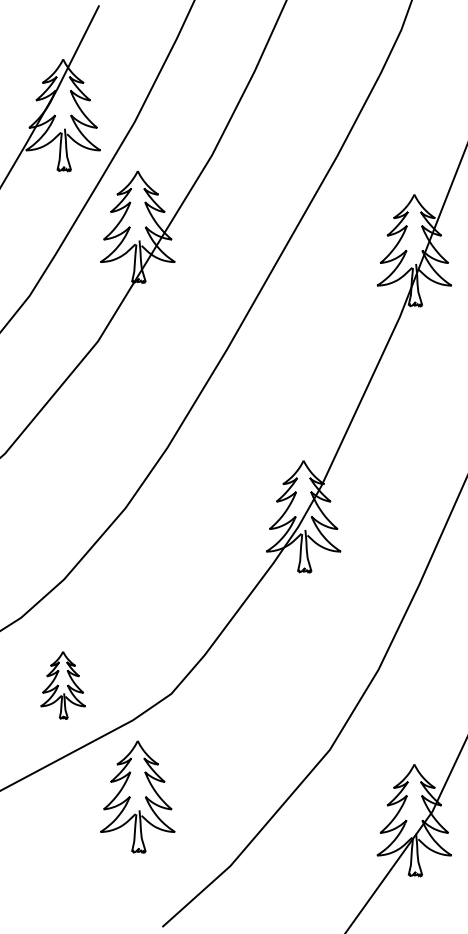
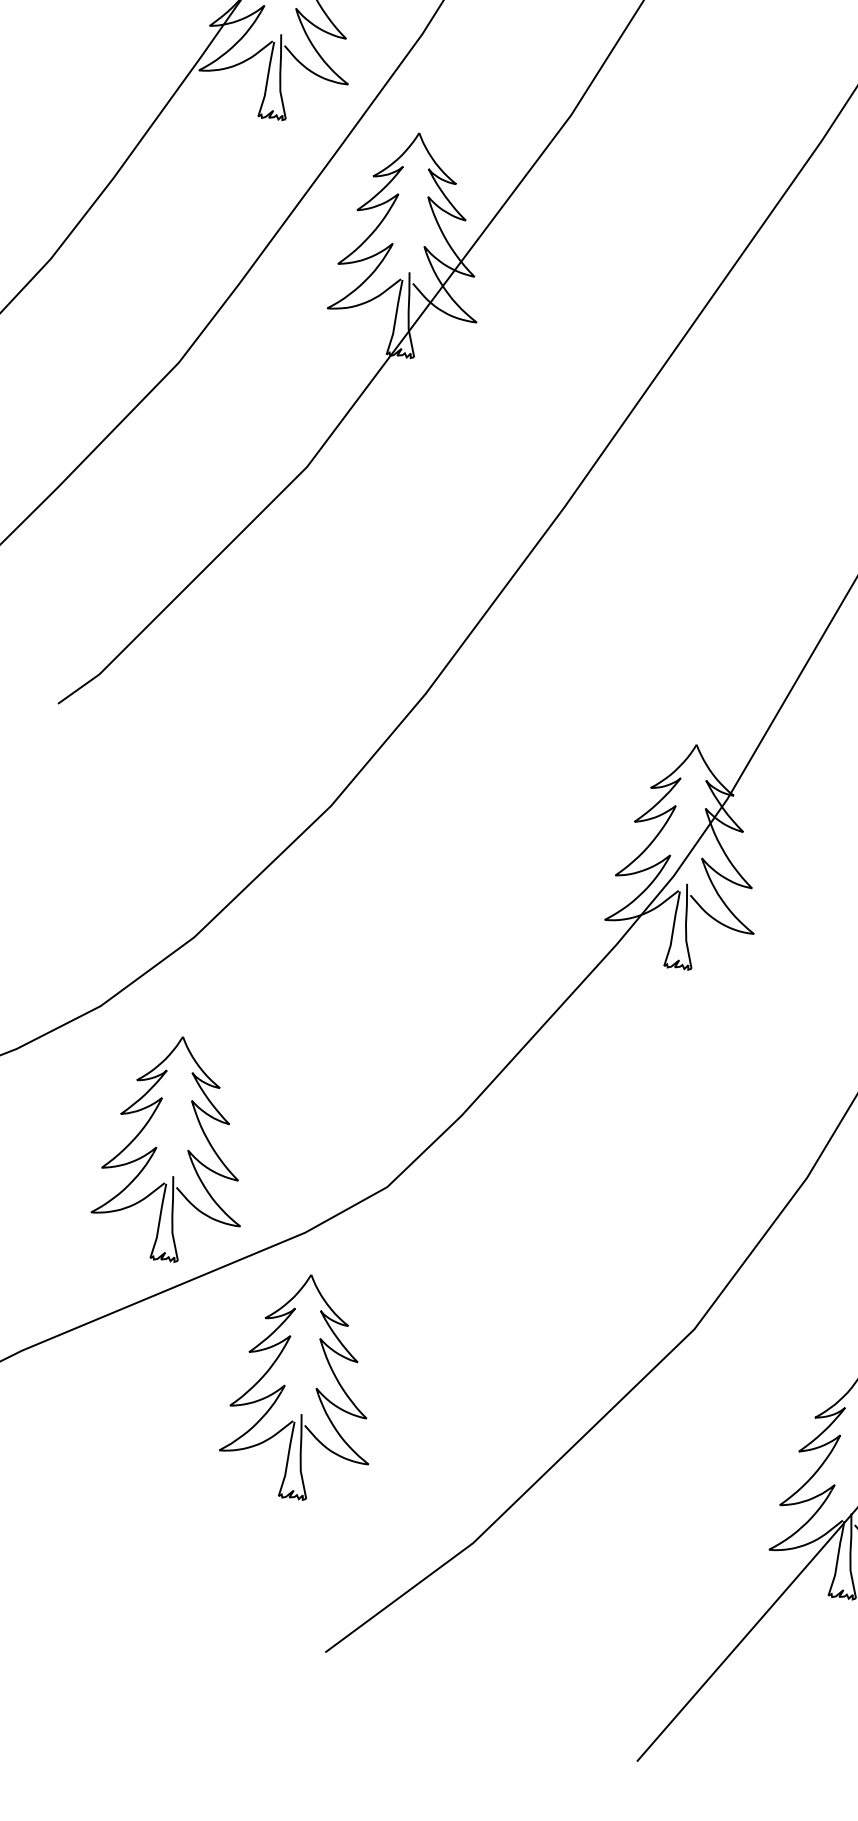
part: (62, 685) -> (170, 1149), size x1.67

